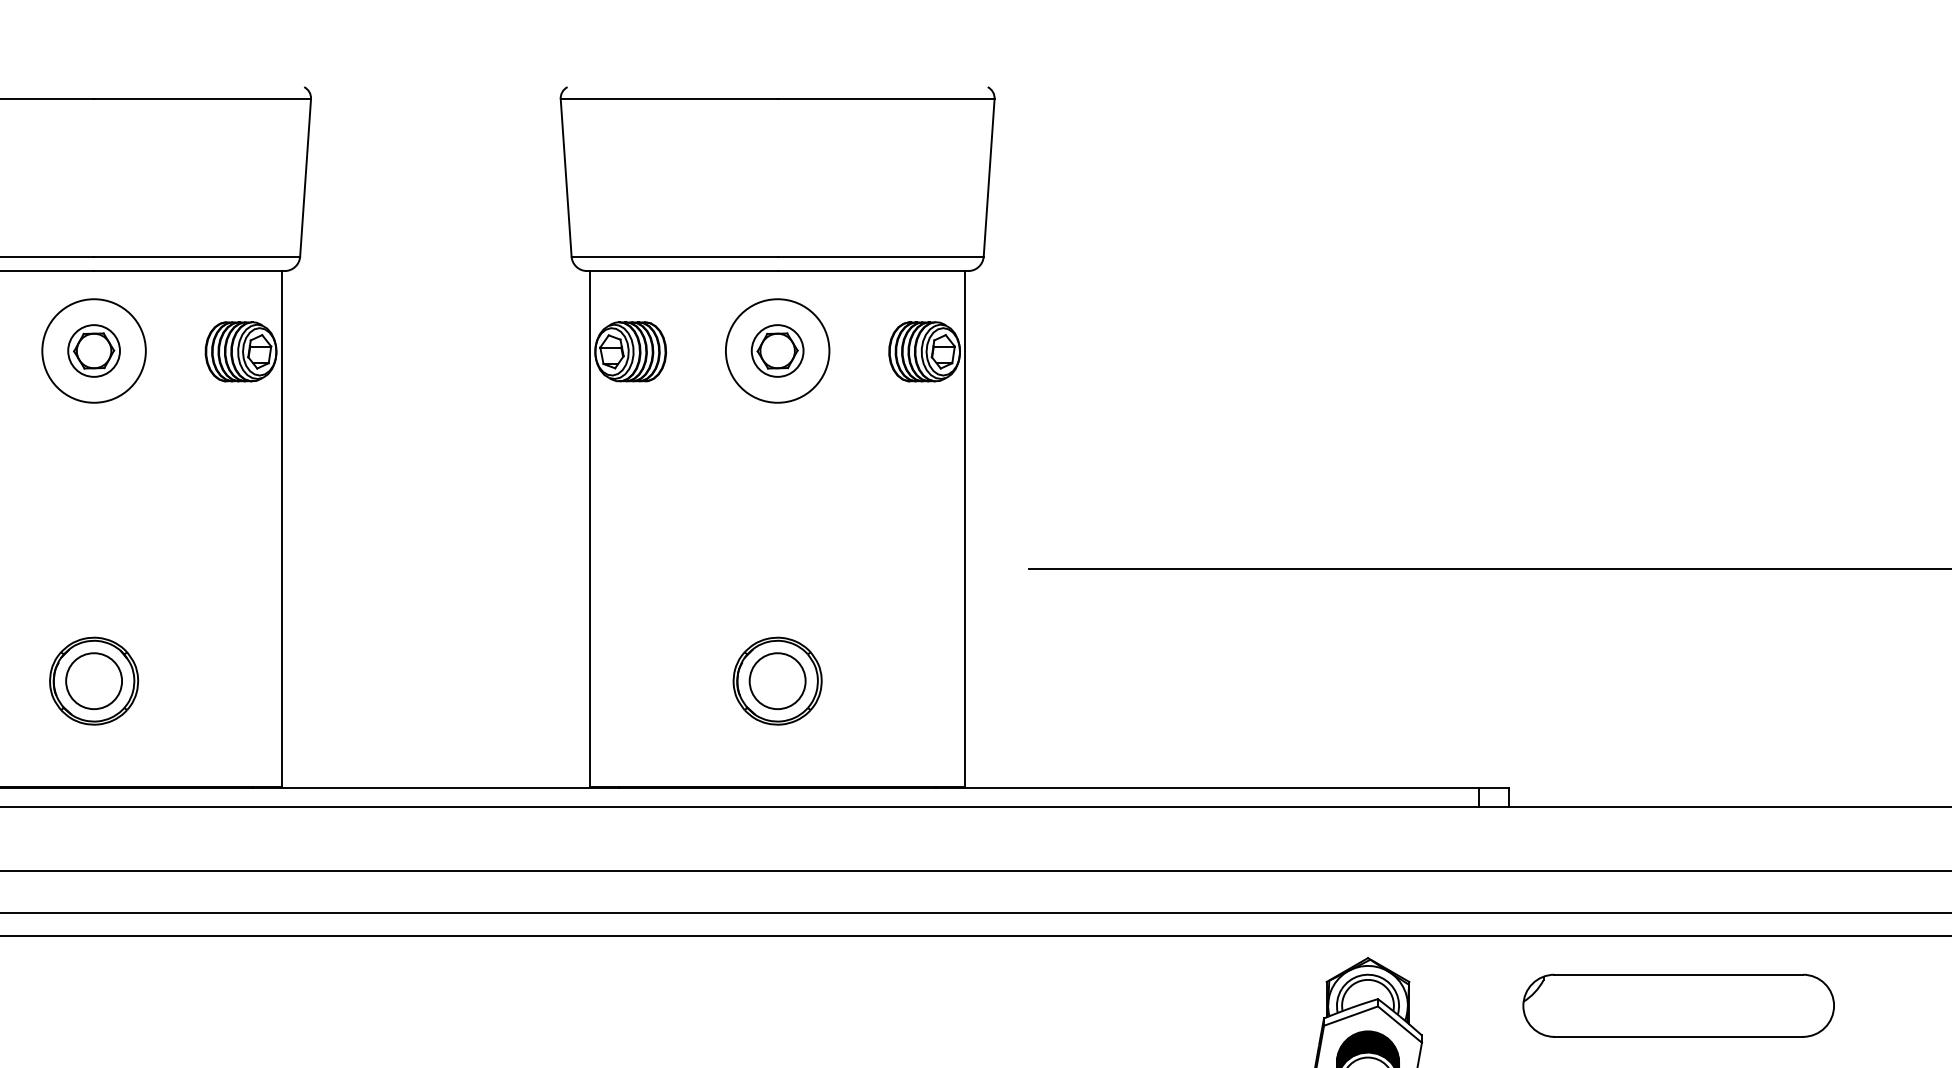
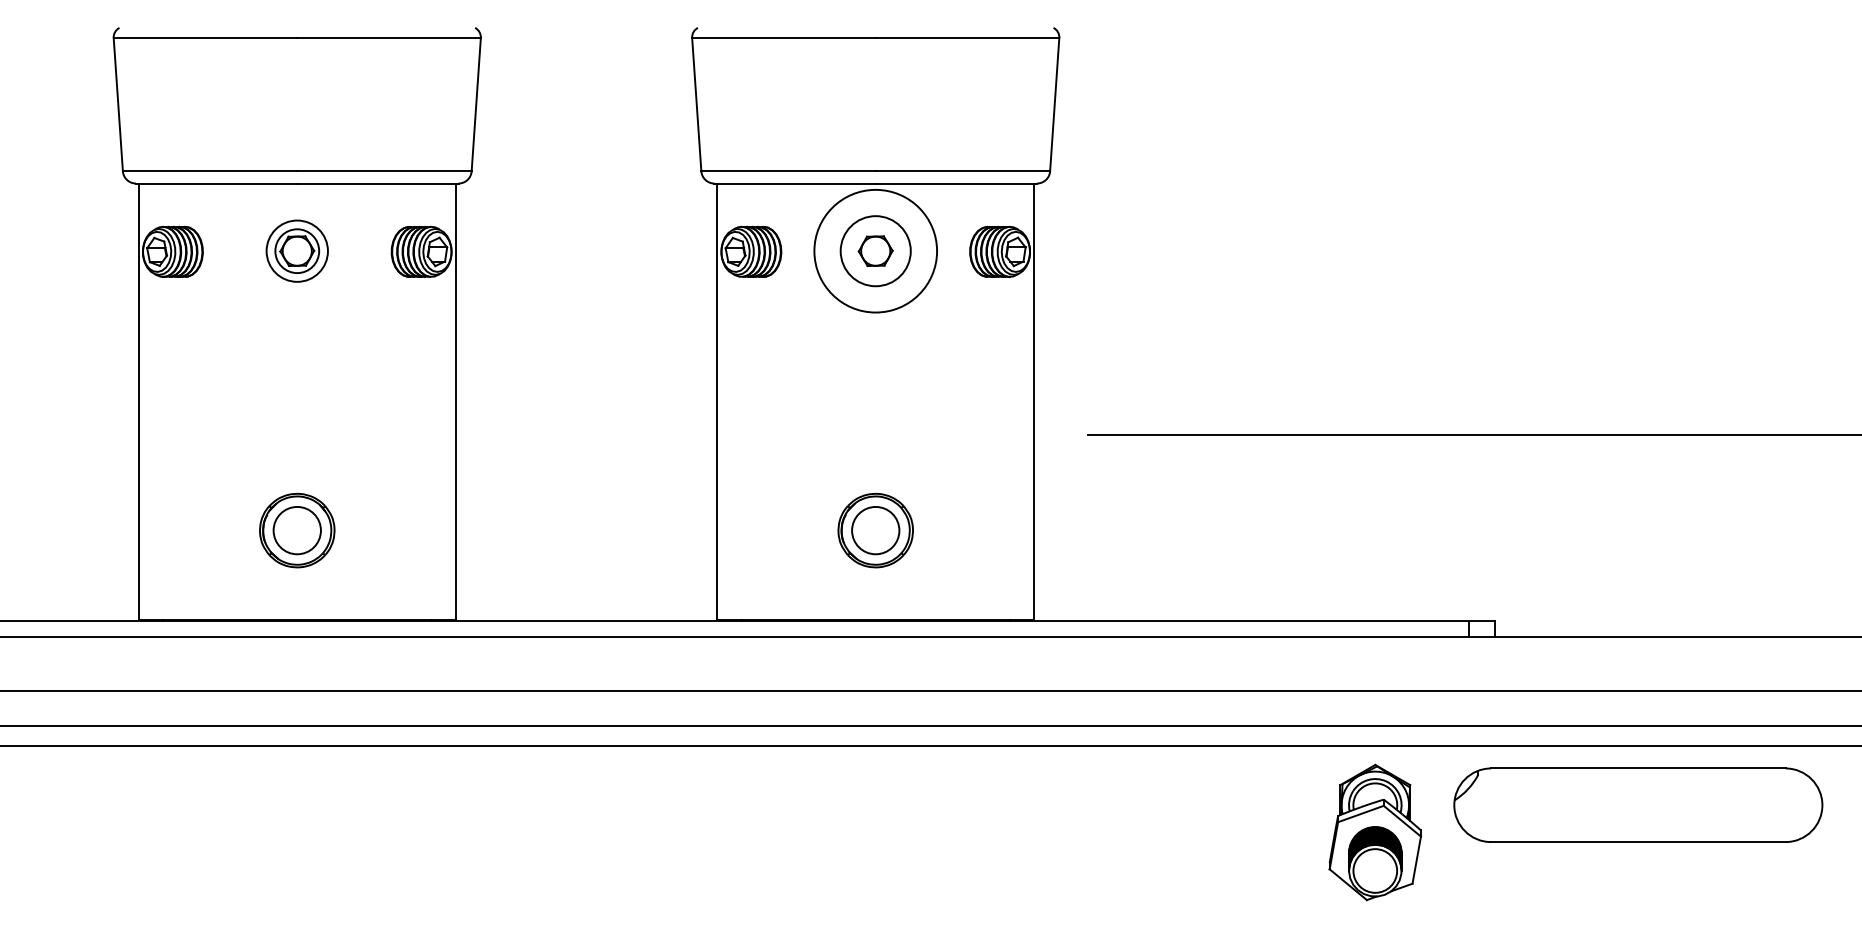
circle: (94, 351) -> (297, 251), size x0.7
circle: (777, 351) -> (875, 251), size x1.4
circle: (777, 351) -> (875, 251), size x1.6
part: (1677, 1006) -> (1637, 805), size x1.4

